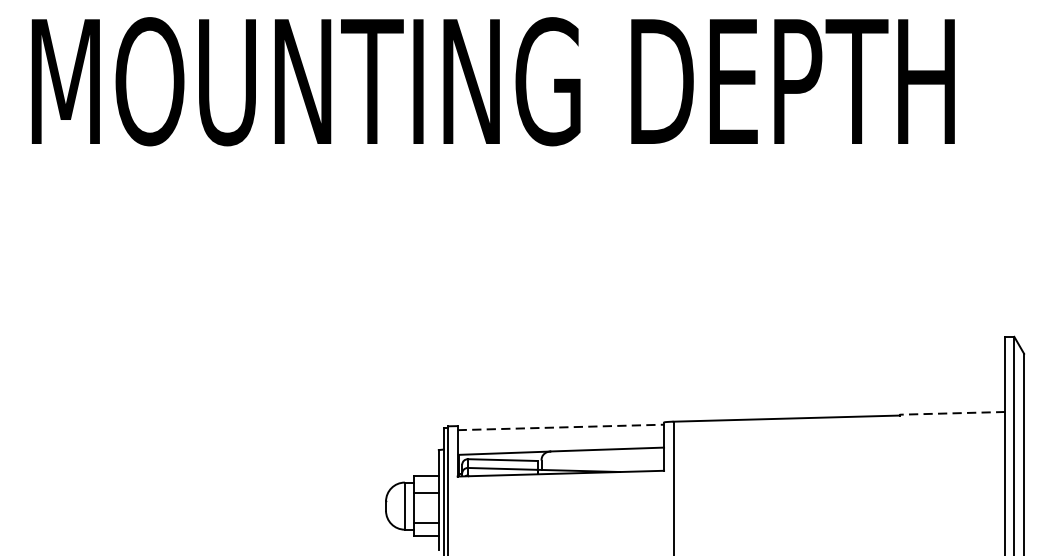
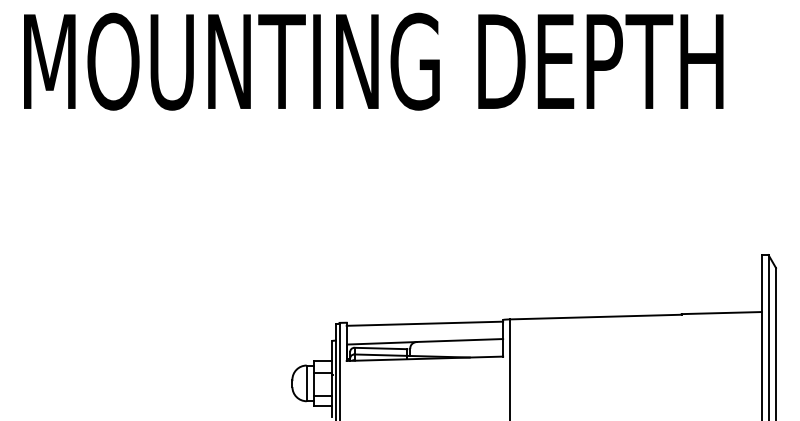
line: (952, 413) -> (721, 313), dashed -> solid
line: (561, 427) -> (425, 323), dashed -> solid

